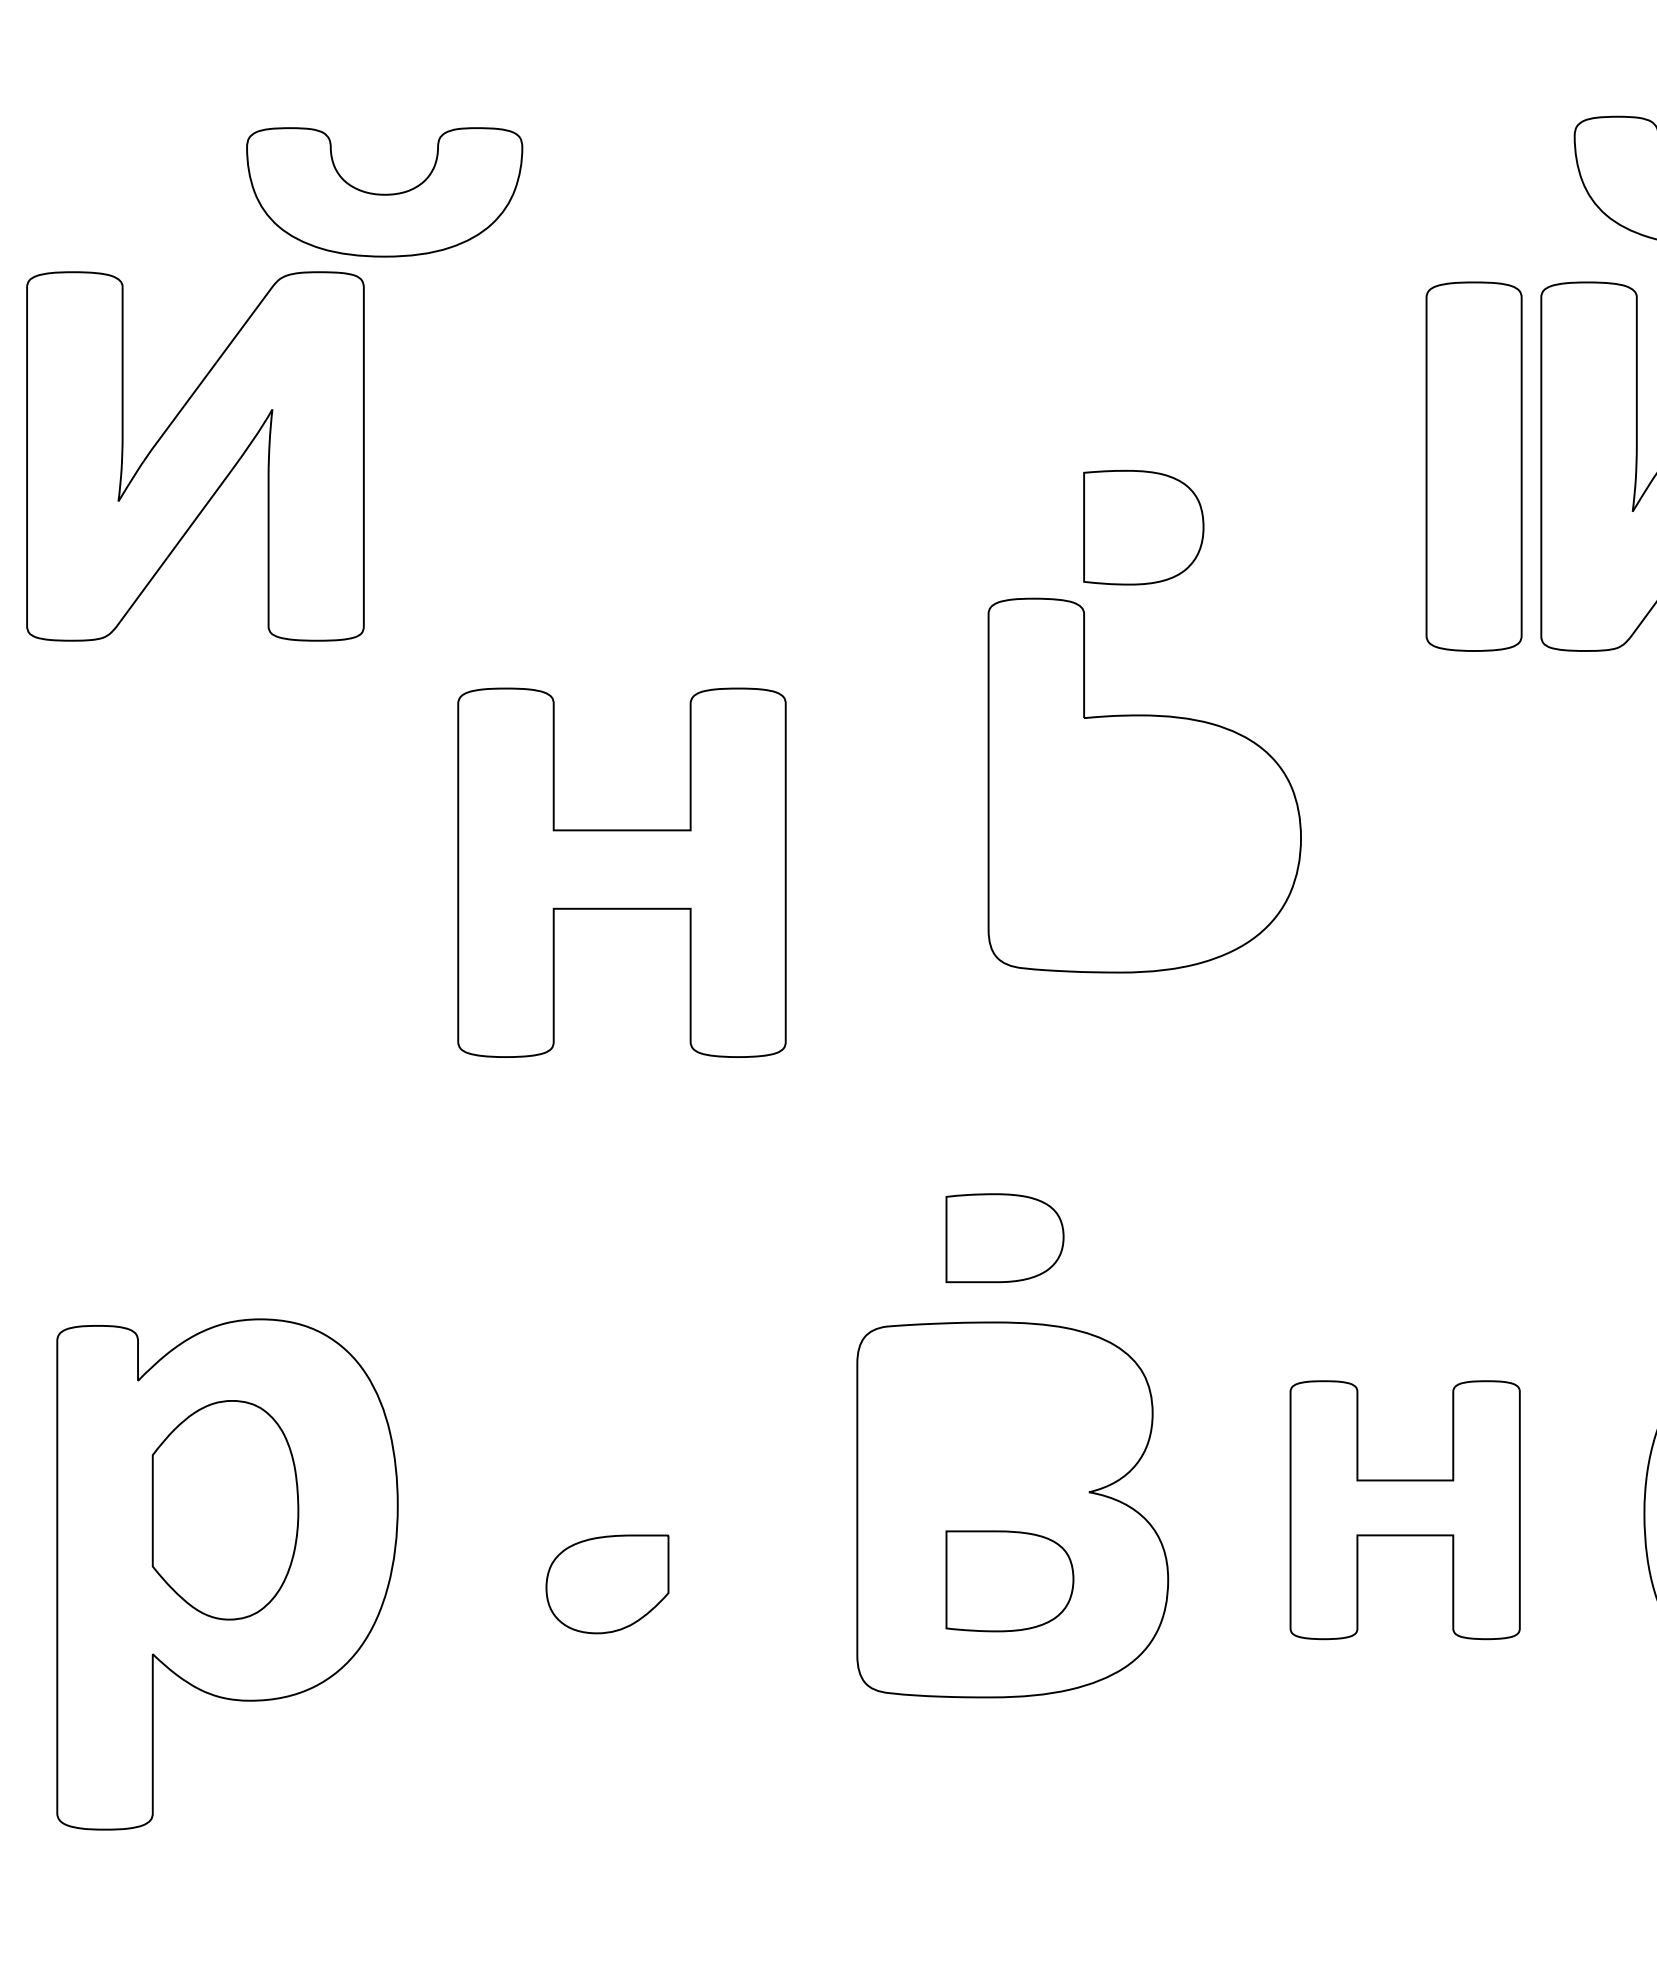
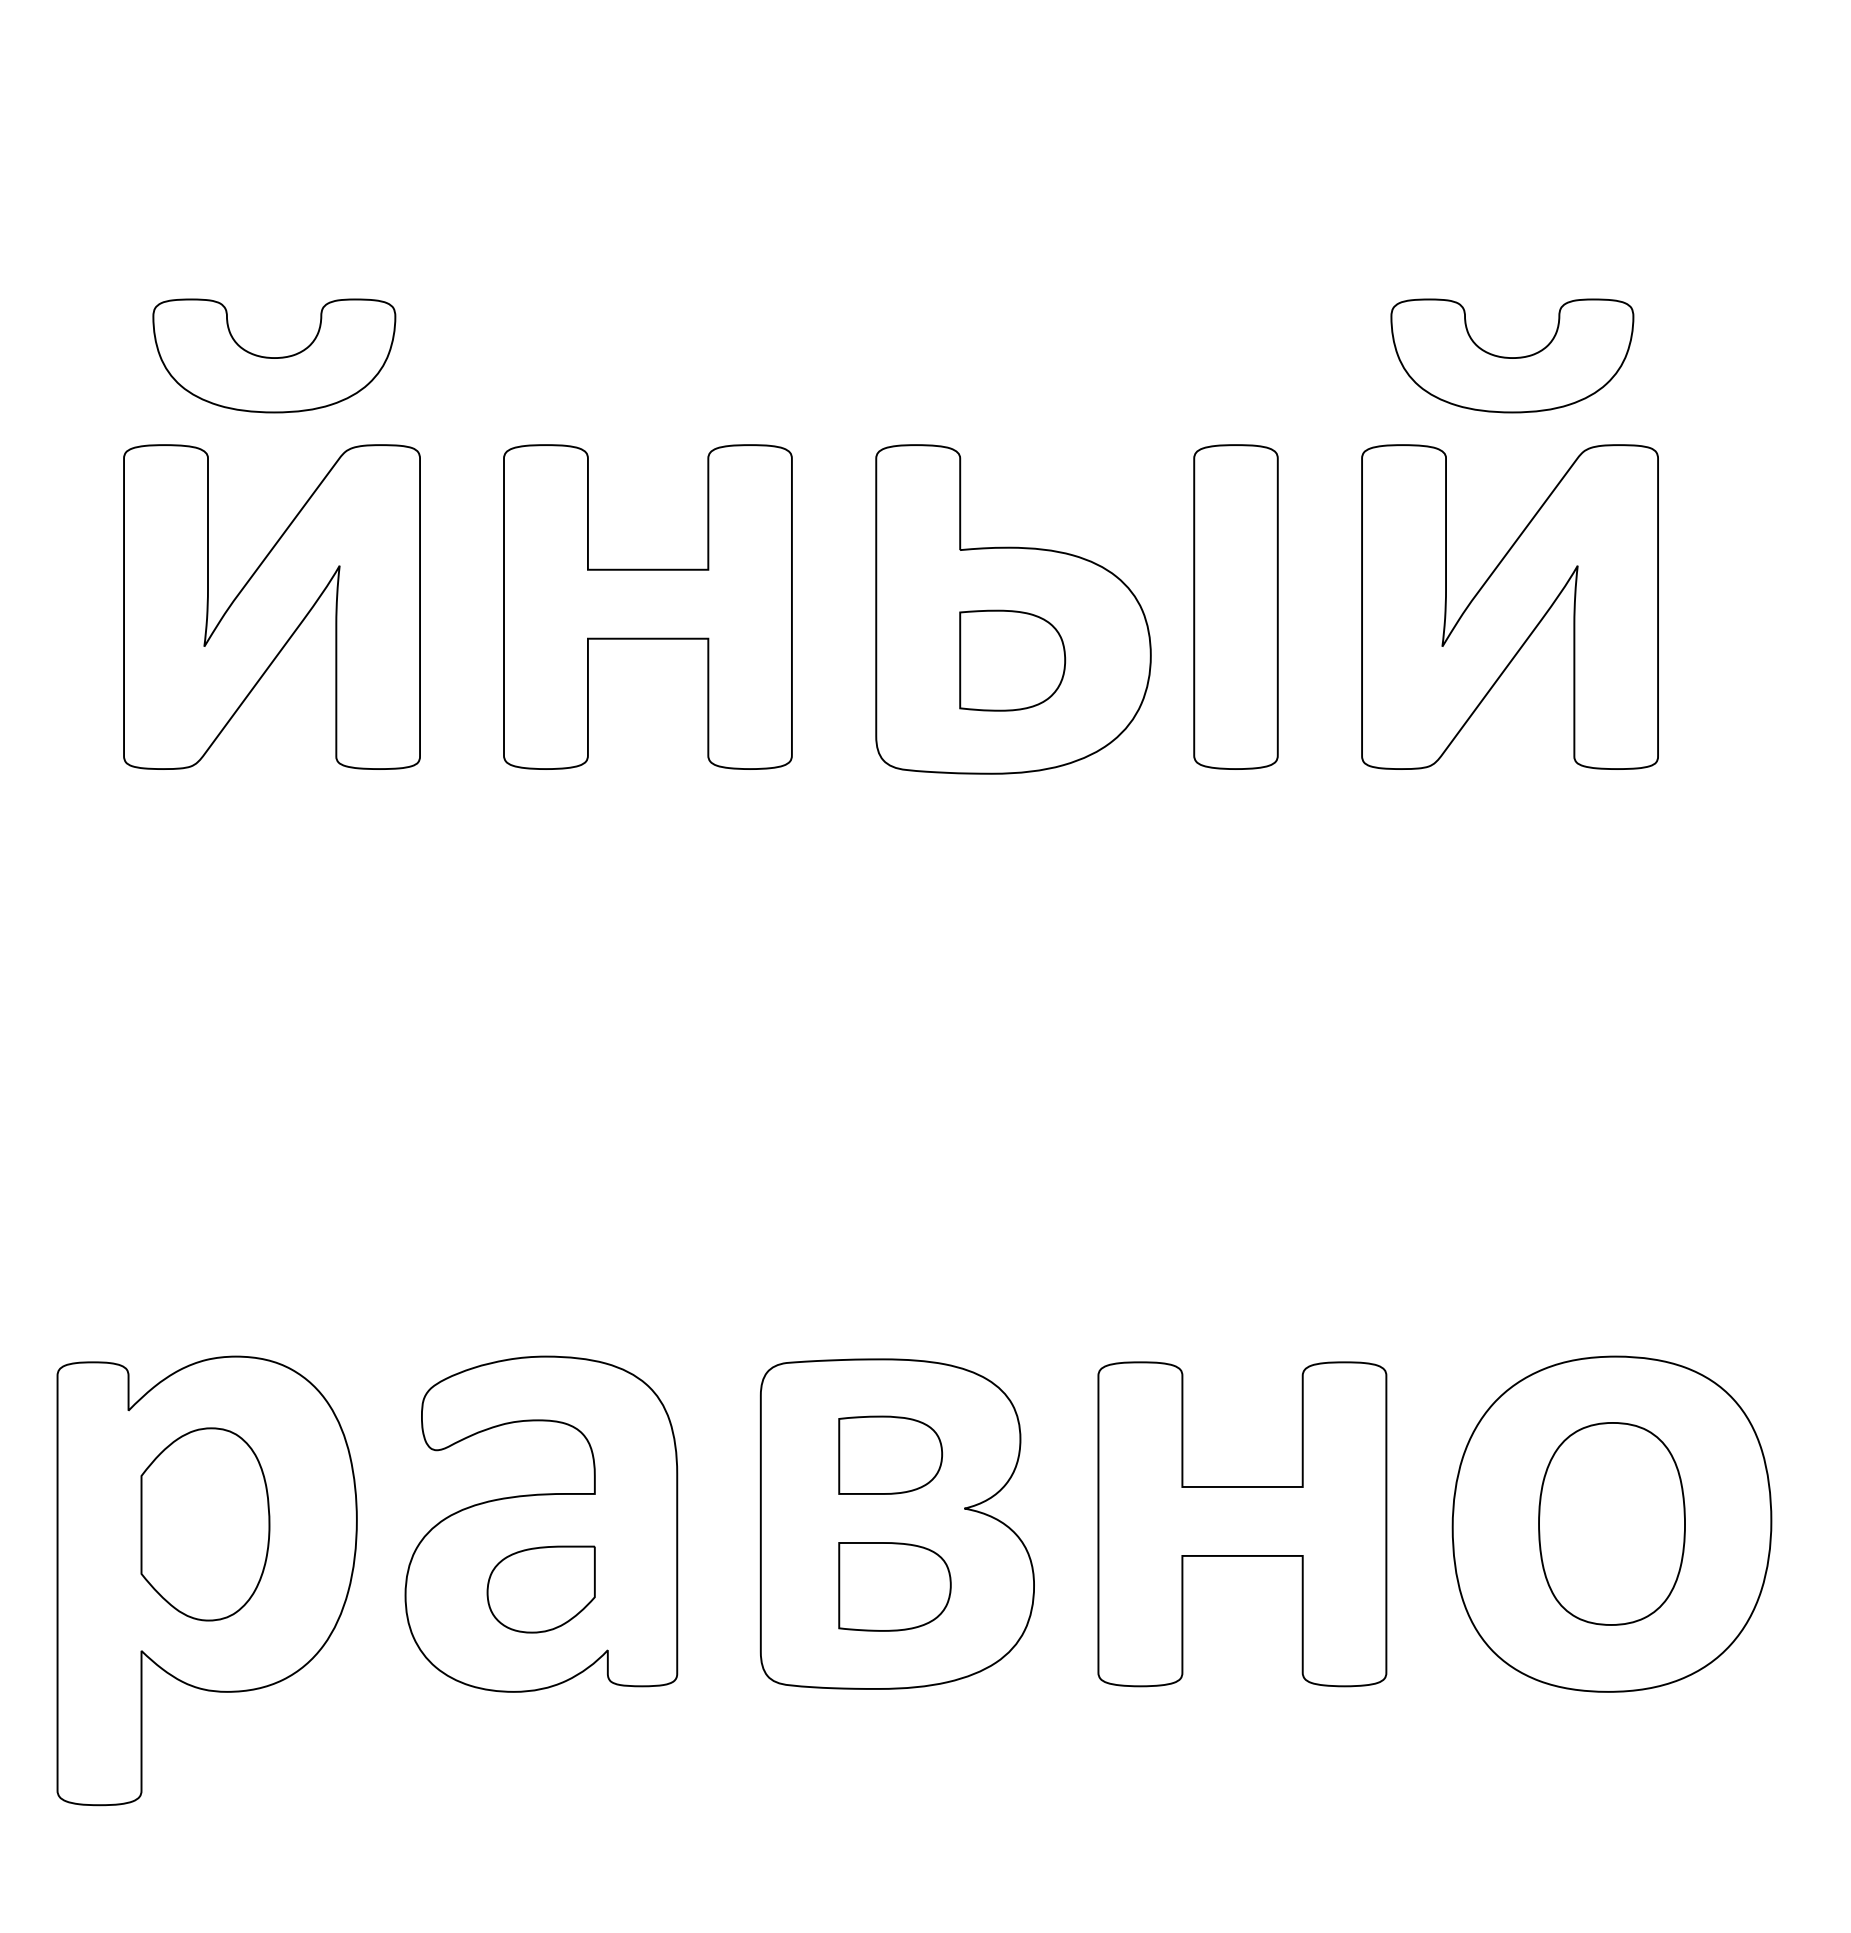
part: (384, 191) -> (274, 355), moved
part: (194, 455) -> (271, 606), moved
part: (1473, 466) -> (1235, 606), moved
part: (1144, 785) -> (1013, 609), moved
part: (621, 872) -> (647, 606), moved
part: (1004, 1237) -> (890, 1454), moved
part: (607, 1509) -> (541, 1523), added
part: (1405, 1510) -> (1242, 1524), size x1.43

